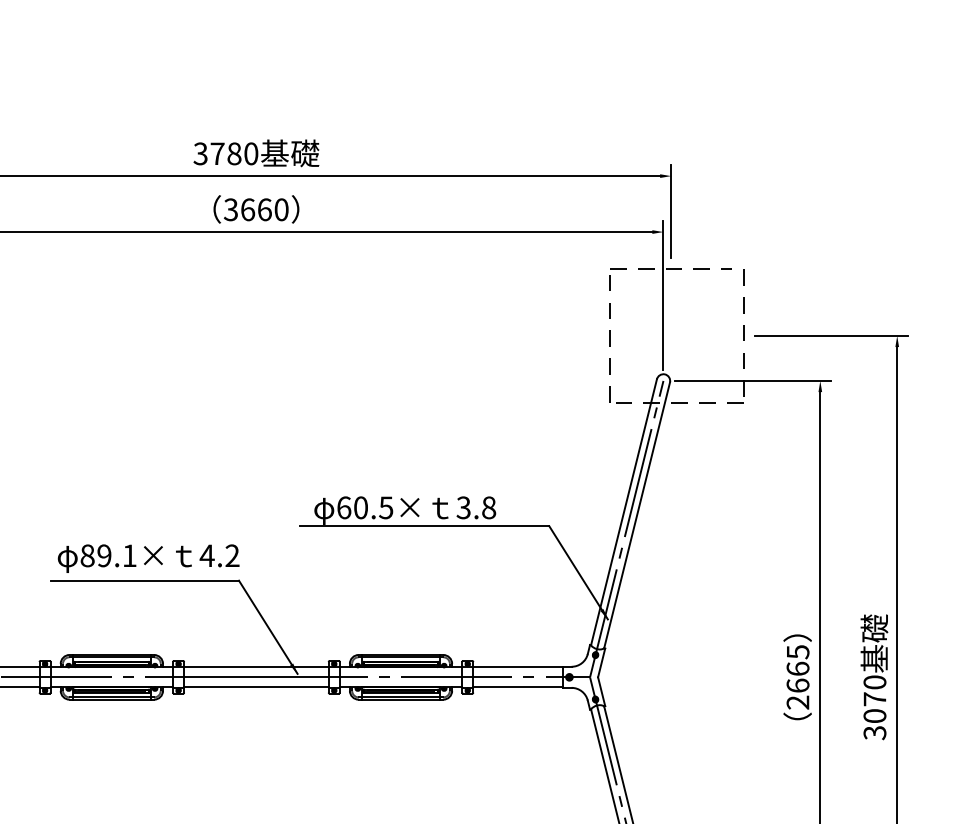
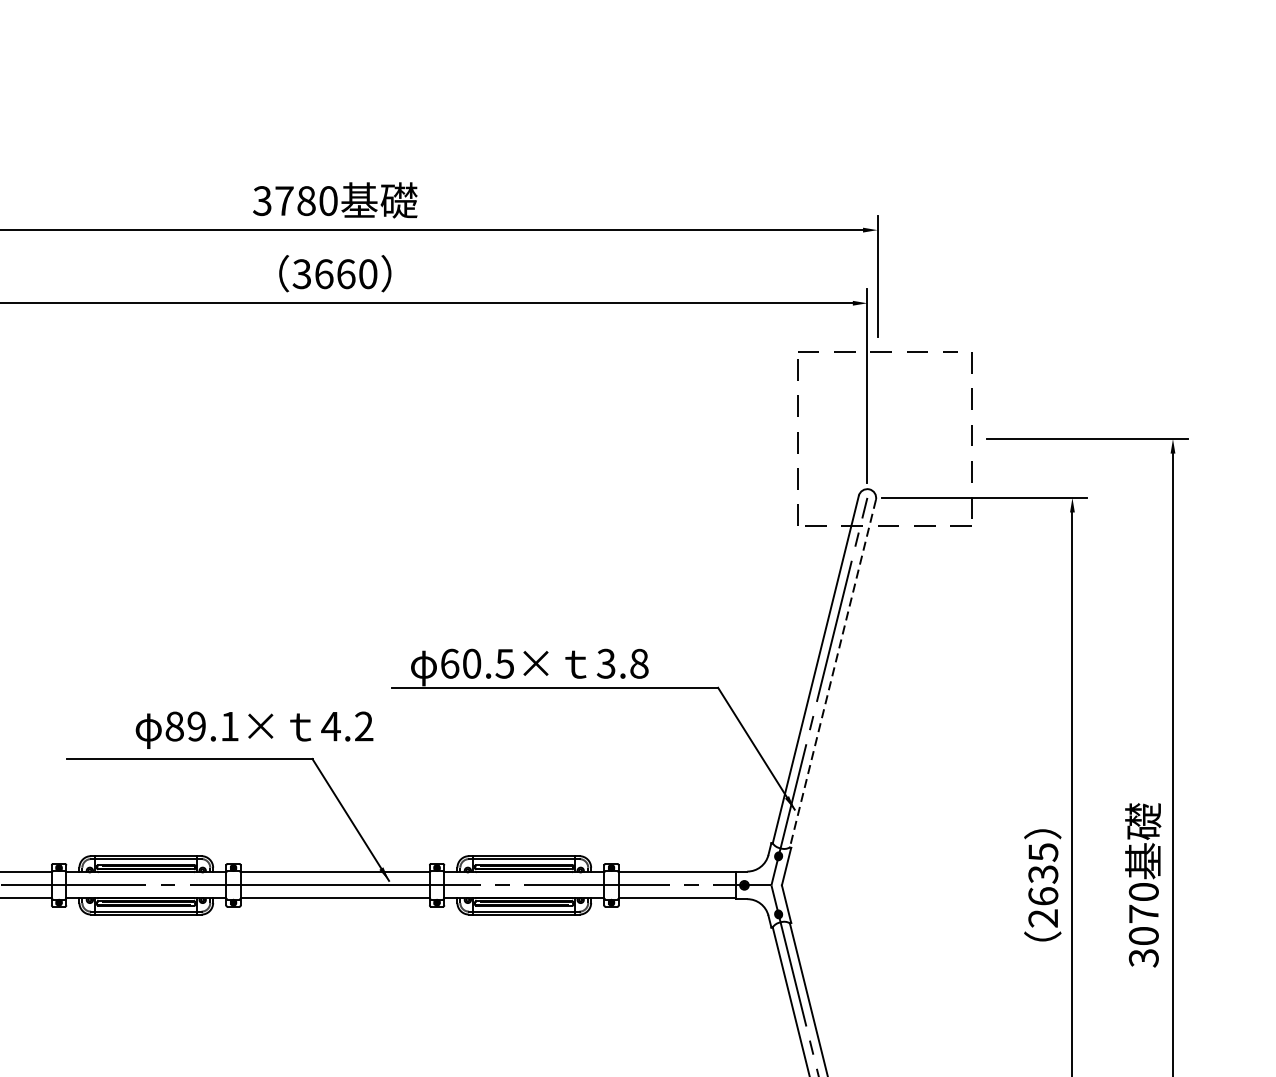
line: (637, 515) -> (833, 673), solid -> dashed
text: (148, 558) -> (254, 730), moved
text: (797, 668) -> (1042, 873), 2665 -> 2635

